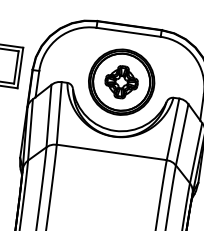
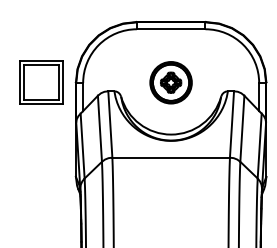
part: (121, 82) -> (170, 82), size x0.6

